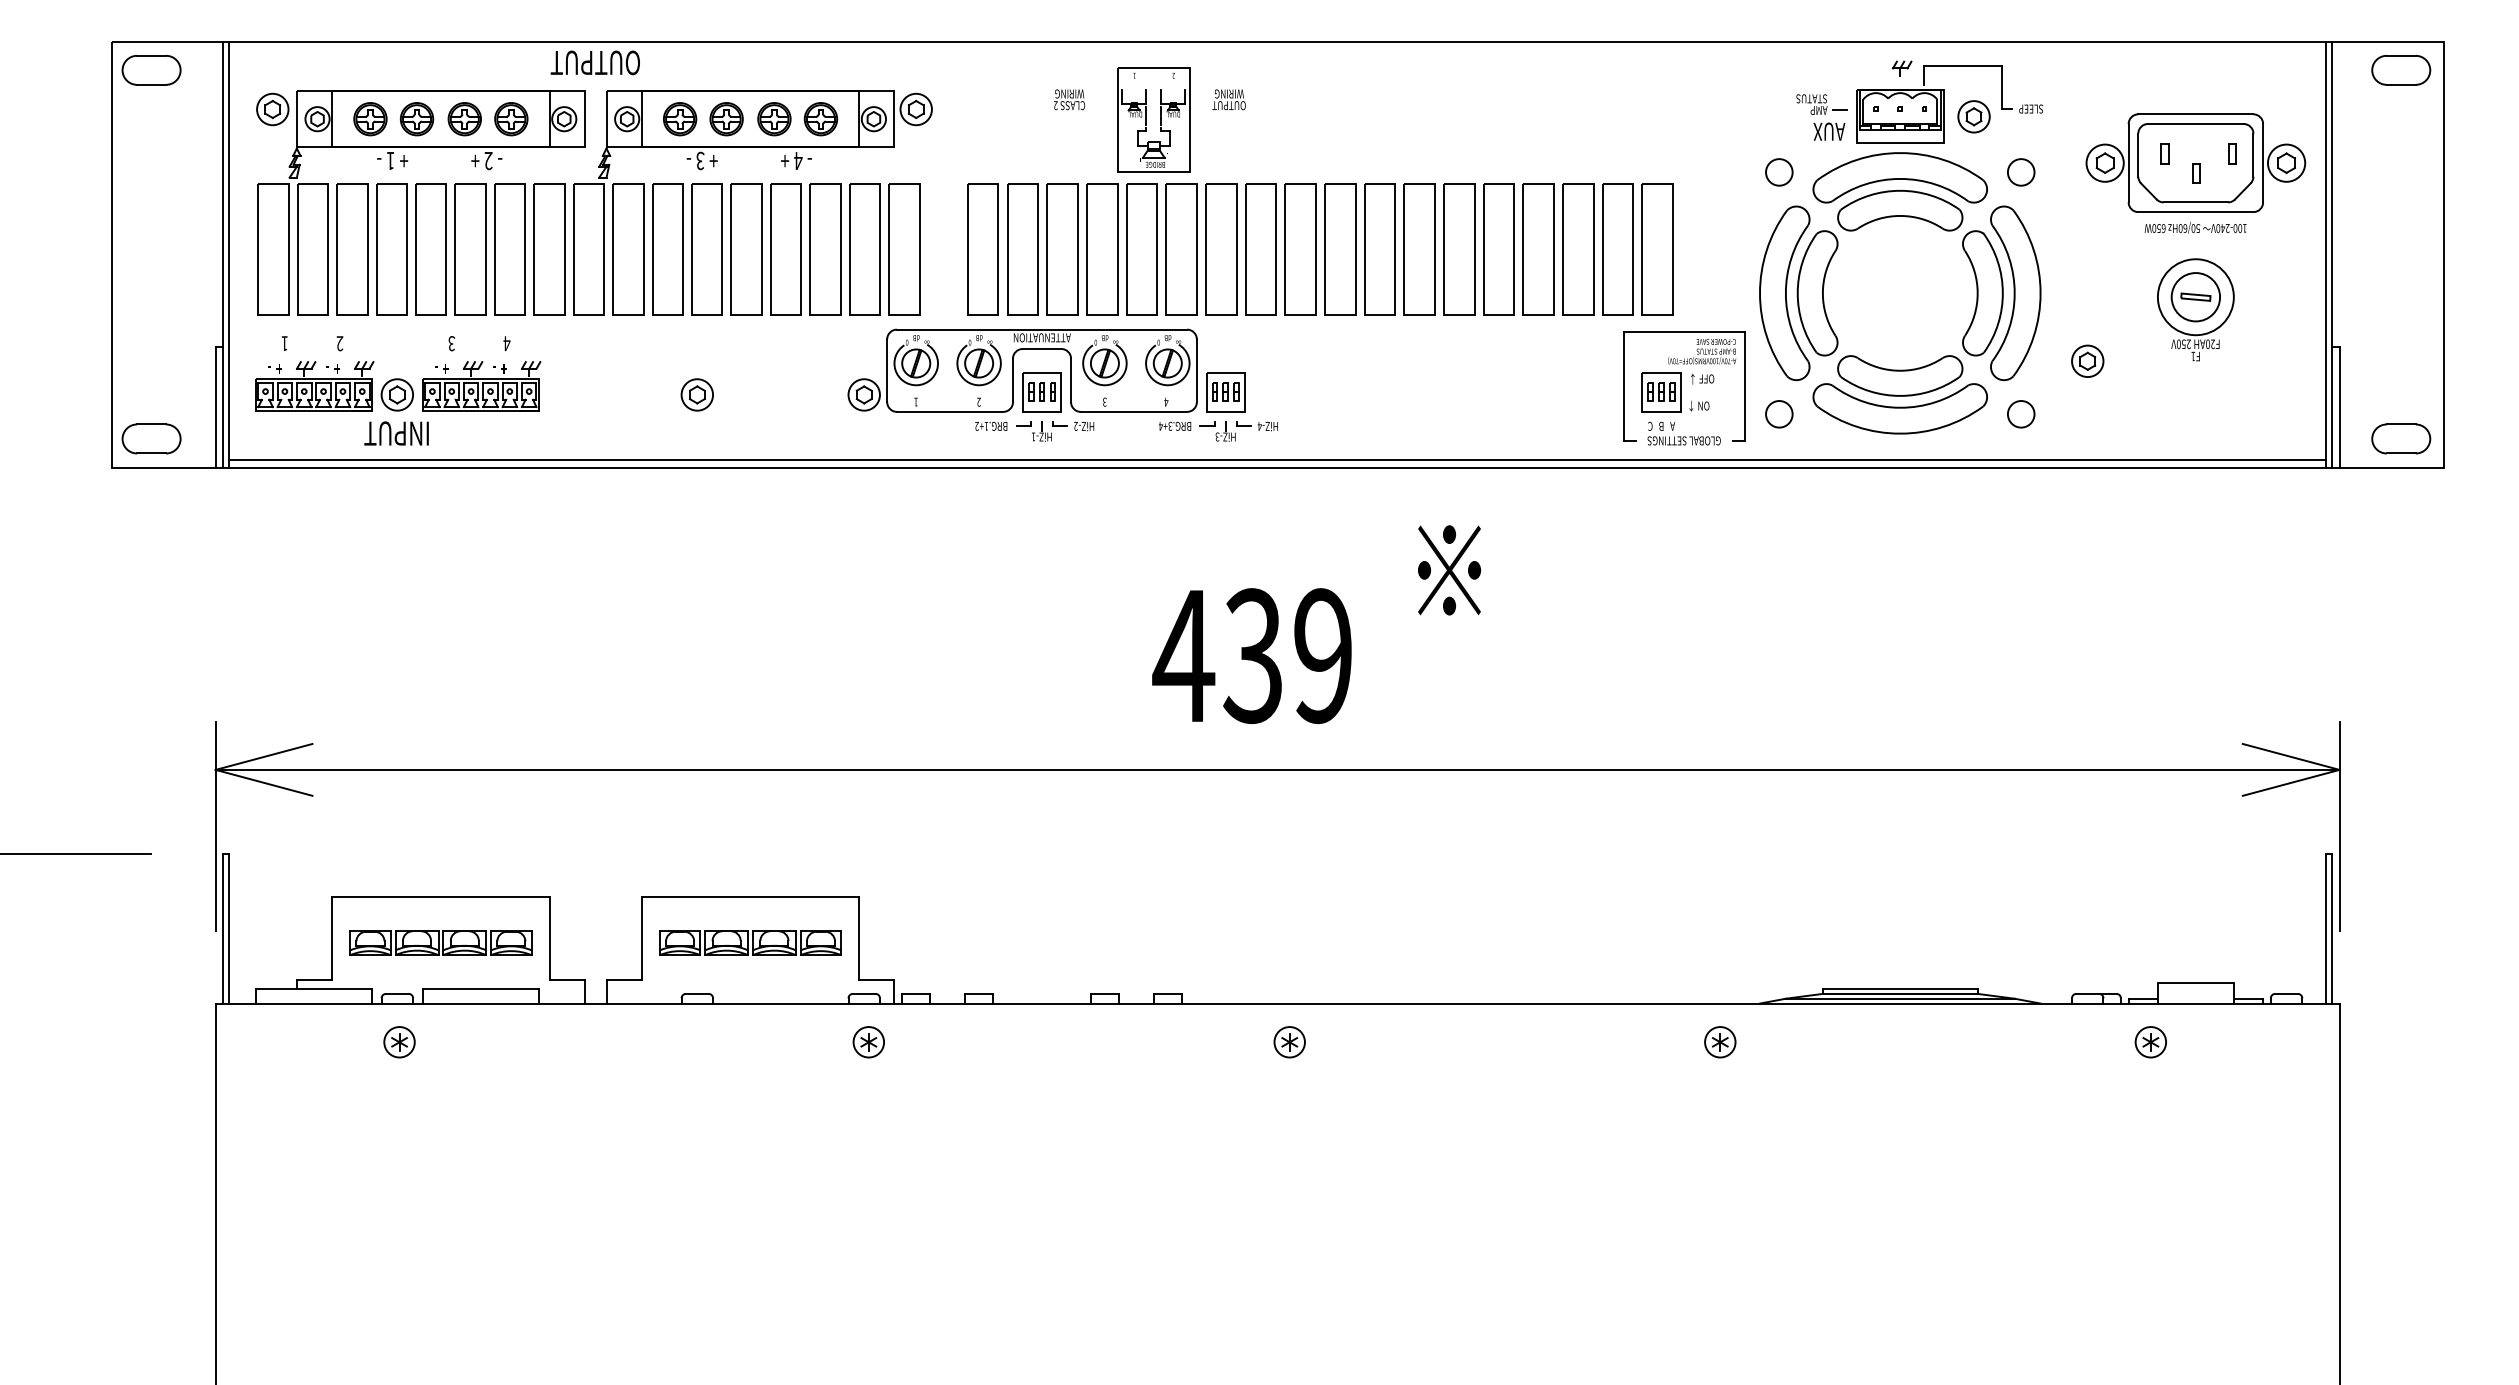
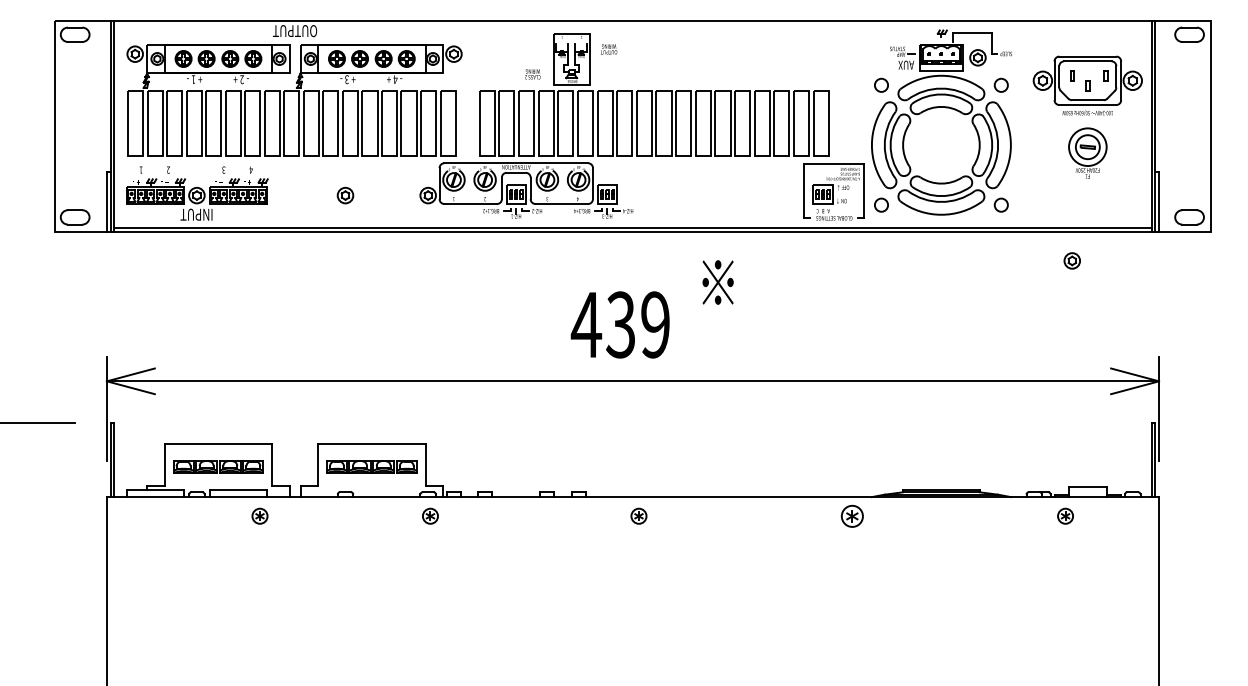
text: (1068, 100) -> (532, 74), moved
part: (2086, 360) -> (1071, 260), moved
part: (398, 1040) -> (259, 515), moved
part: (1718, 1040) -> (851, 515), size x1.4

